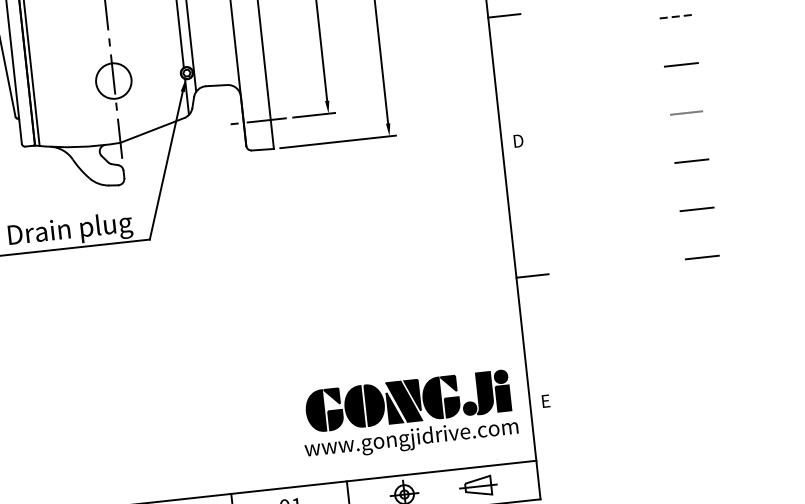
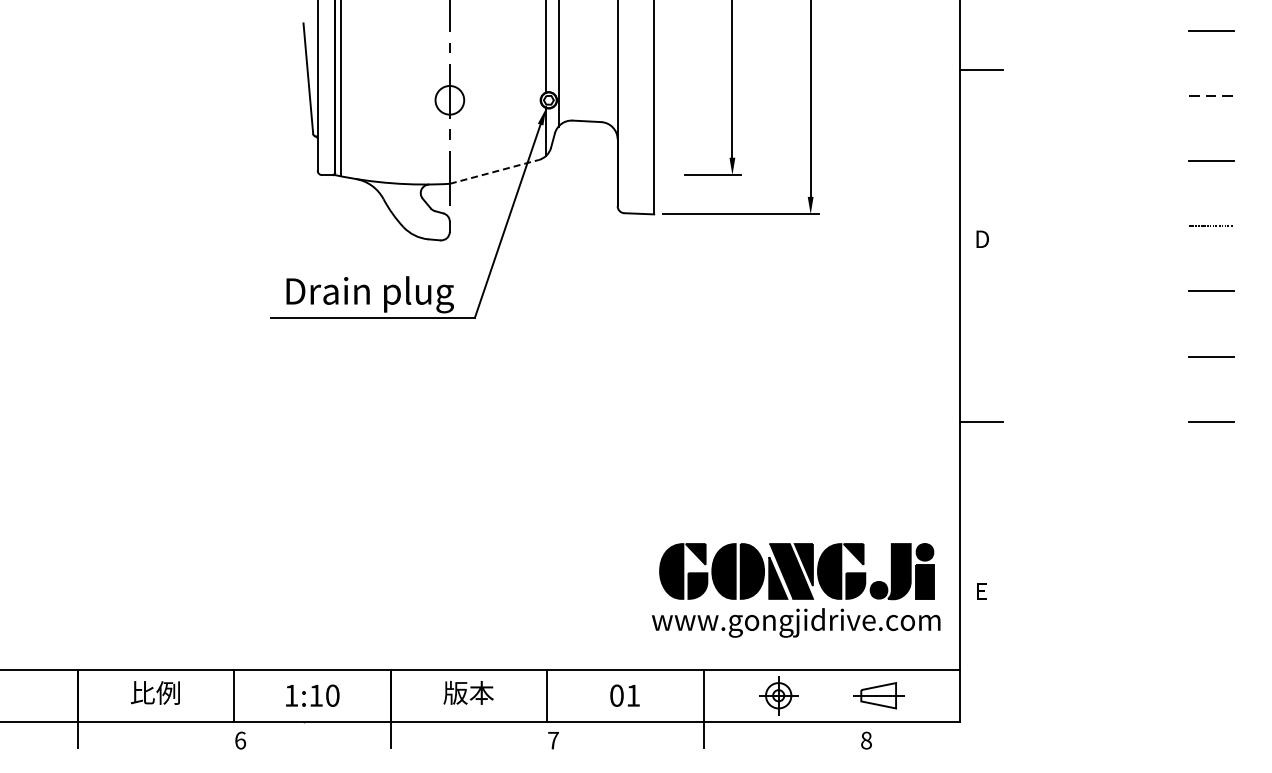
circle: (113, 81) -> (449, 100), size x0.6
line: (256, 121) -> (635, 175), removed
line: (152, 130) -> (494, 171), solid -> dashed

